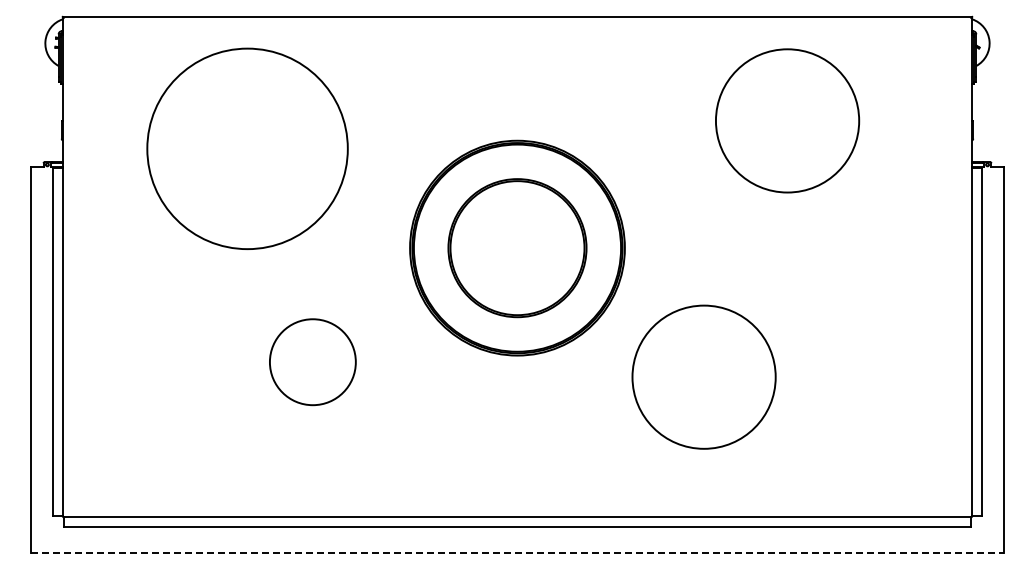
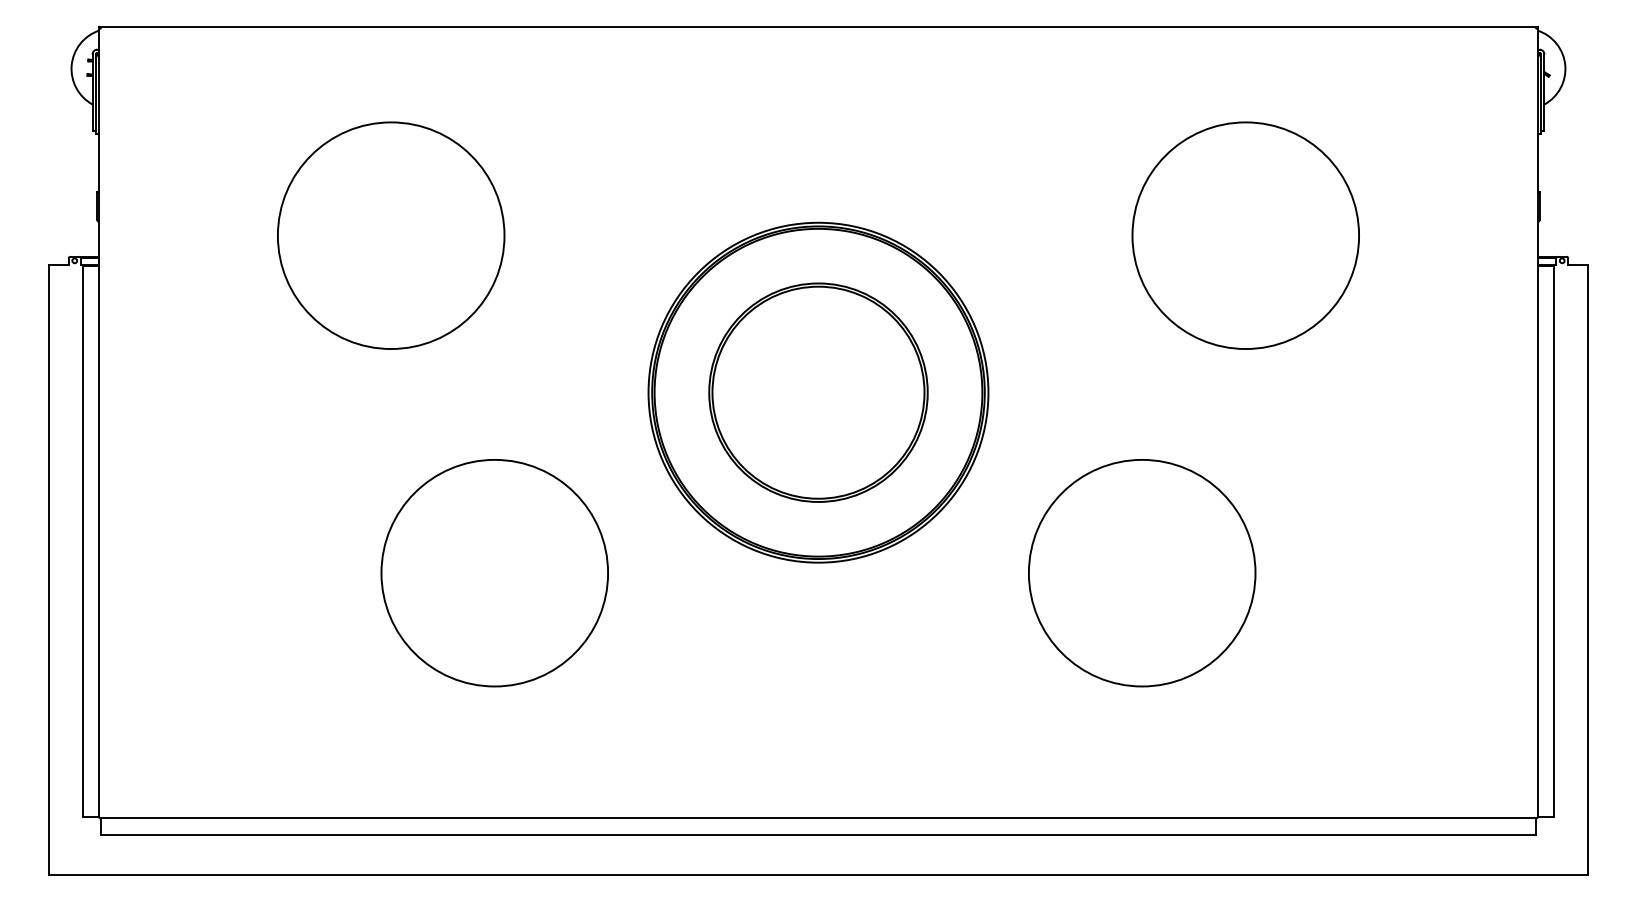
circle: (787, 120) -> (1245, 235), moved
circle: (246, 148) -> (389, 235), size x0.71
circle: (312, 361) -> (494, 572), size x1.67
circle: (703, 376) -> (1141, 572), moved
line: (517, 553) -> (818, 875), dashed -> solid

